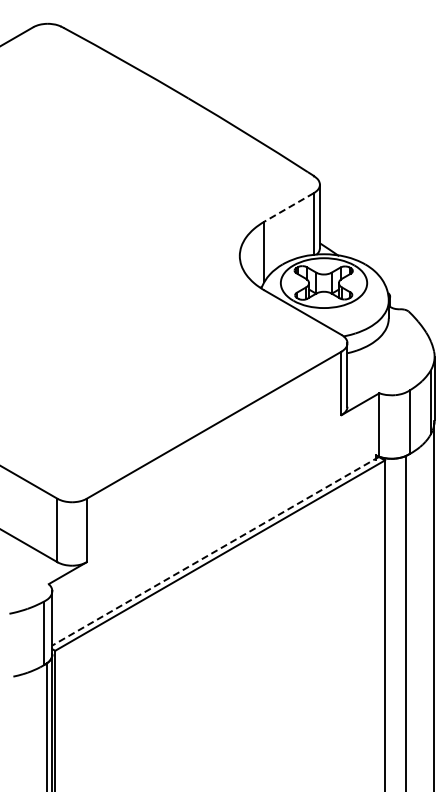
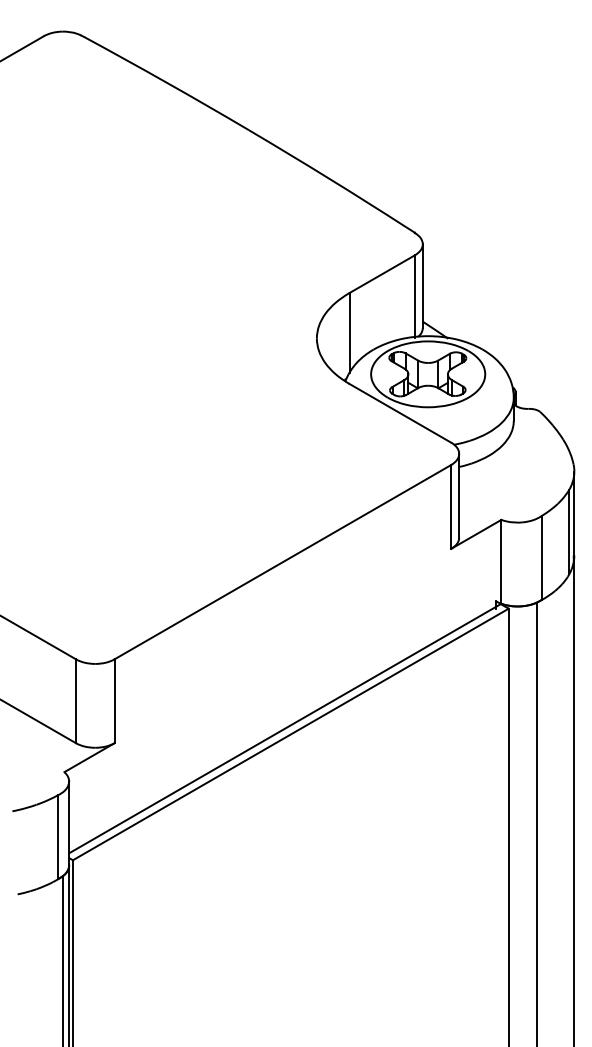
line: (289, 207) -> (382, 274), dashed -> solid
line: (215, 551) -> (284, 729), dashed -> solid

